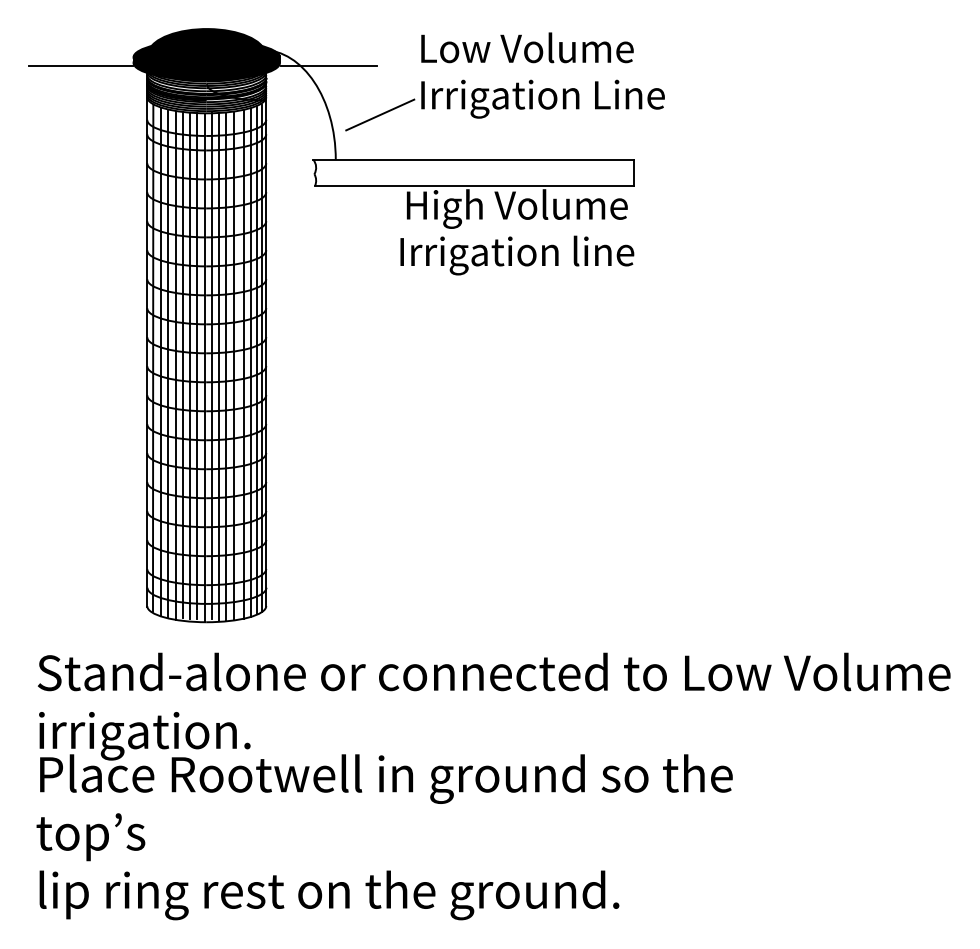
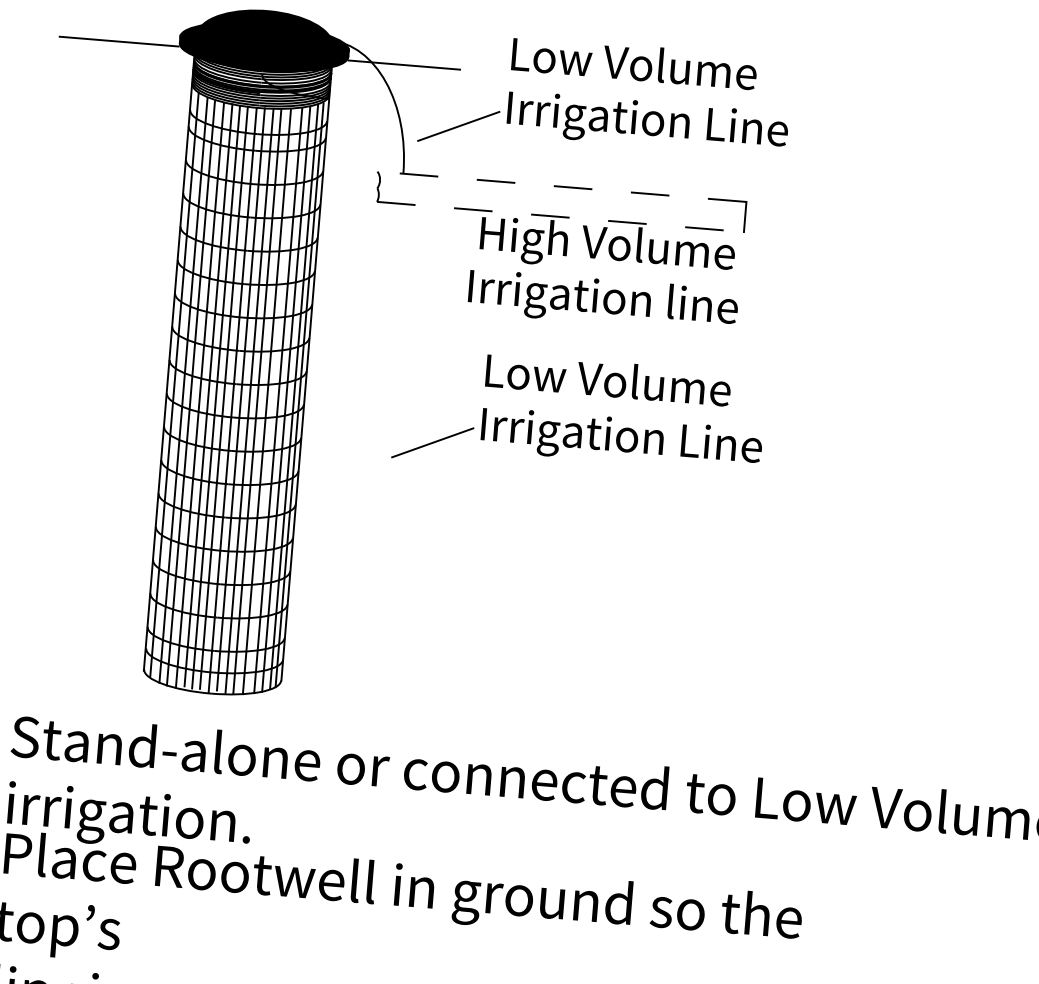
line: (473, 159) -> (561, 186), solid -> dashed
line: (474, 185) -> (560, 216), solid -> dashed
part: (504, 363) -> (578, 424), added

